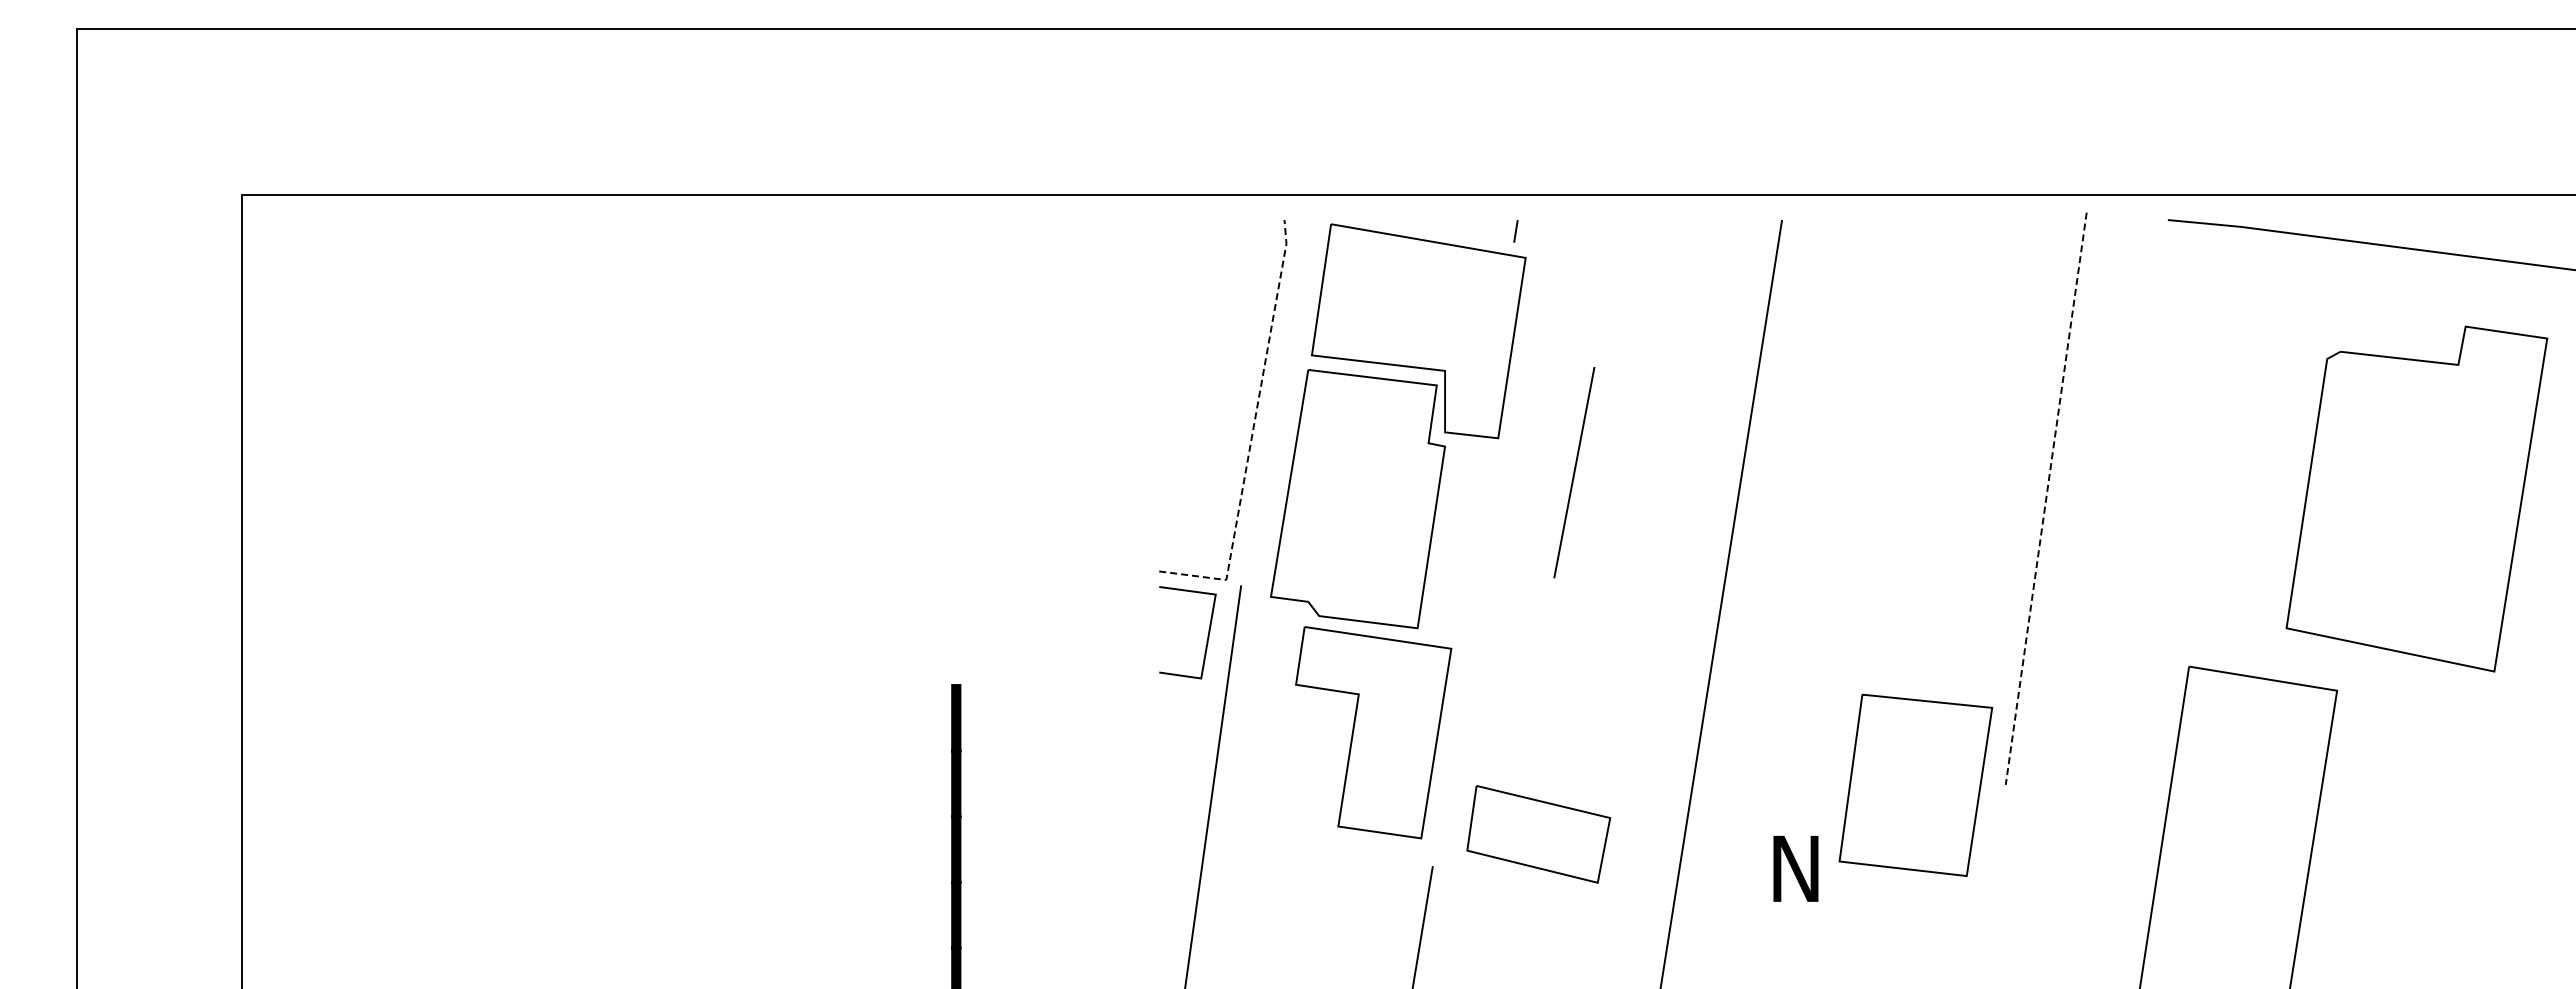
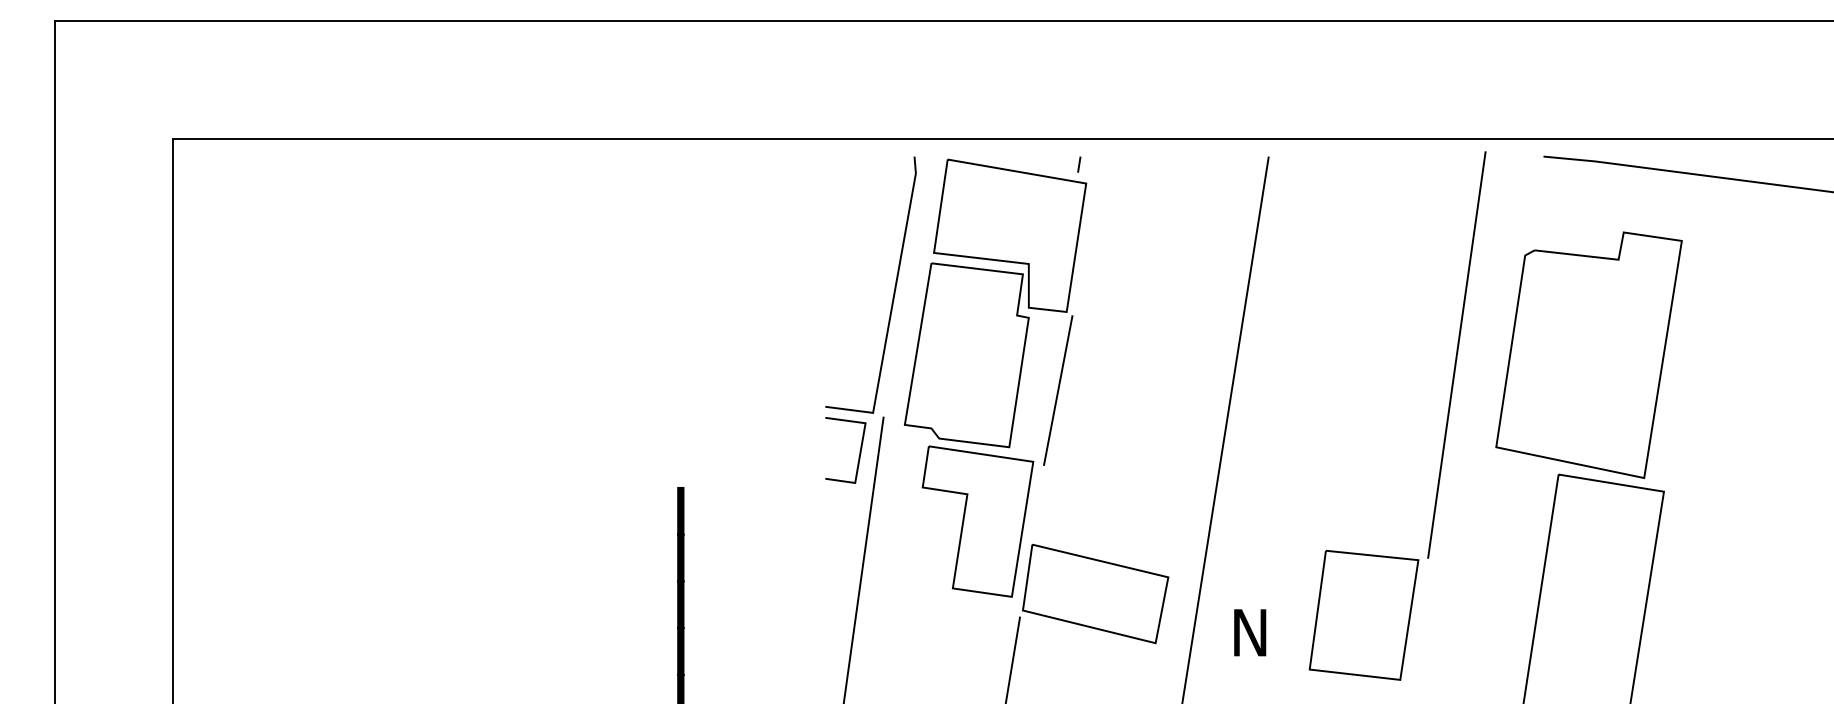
line: (1252, 433) -> (891, 308), dashed -> solid
line: (1574, 472) -> (1058, 390), moved
line: (2046, 498) -> (1457, 354), dashed -> solid
part: (2416, 498) -> (1588, 354), moved
part: (1915, 784) -> (1363, 614), moved
part: (1538, 834) -> (1095, 594), size x1.43
text: (1795, 868) -> (1249, 632), moved

